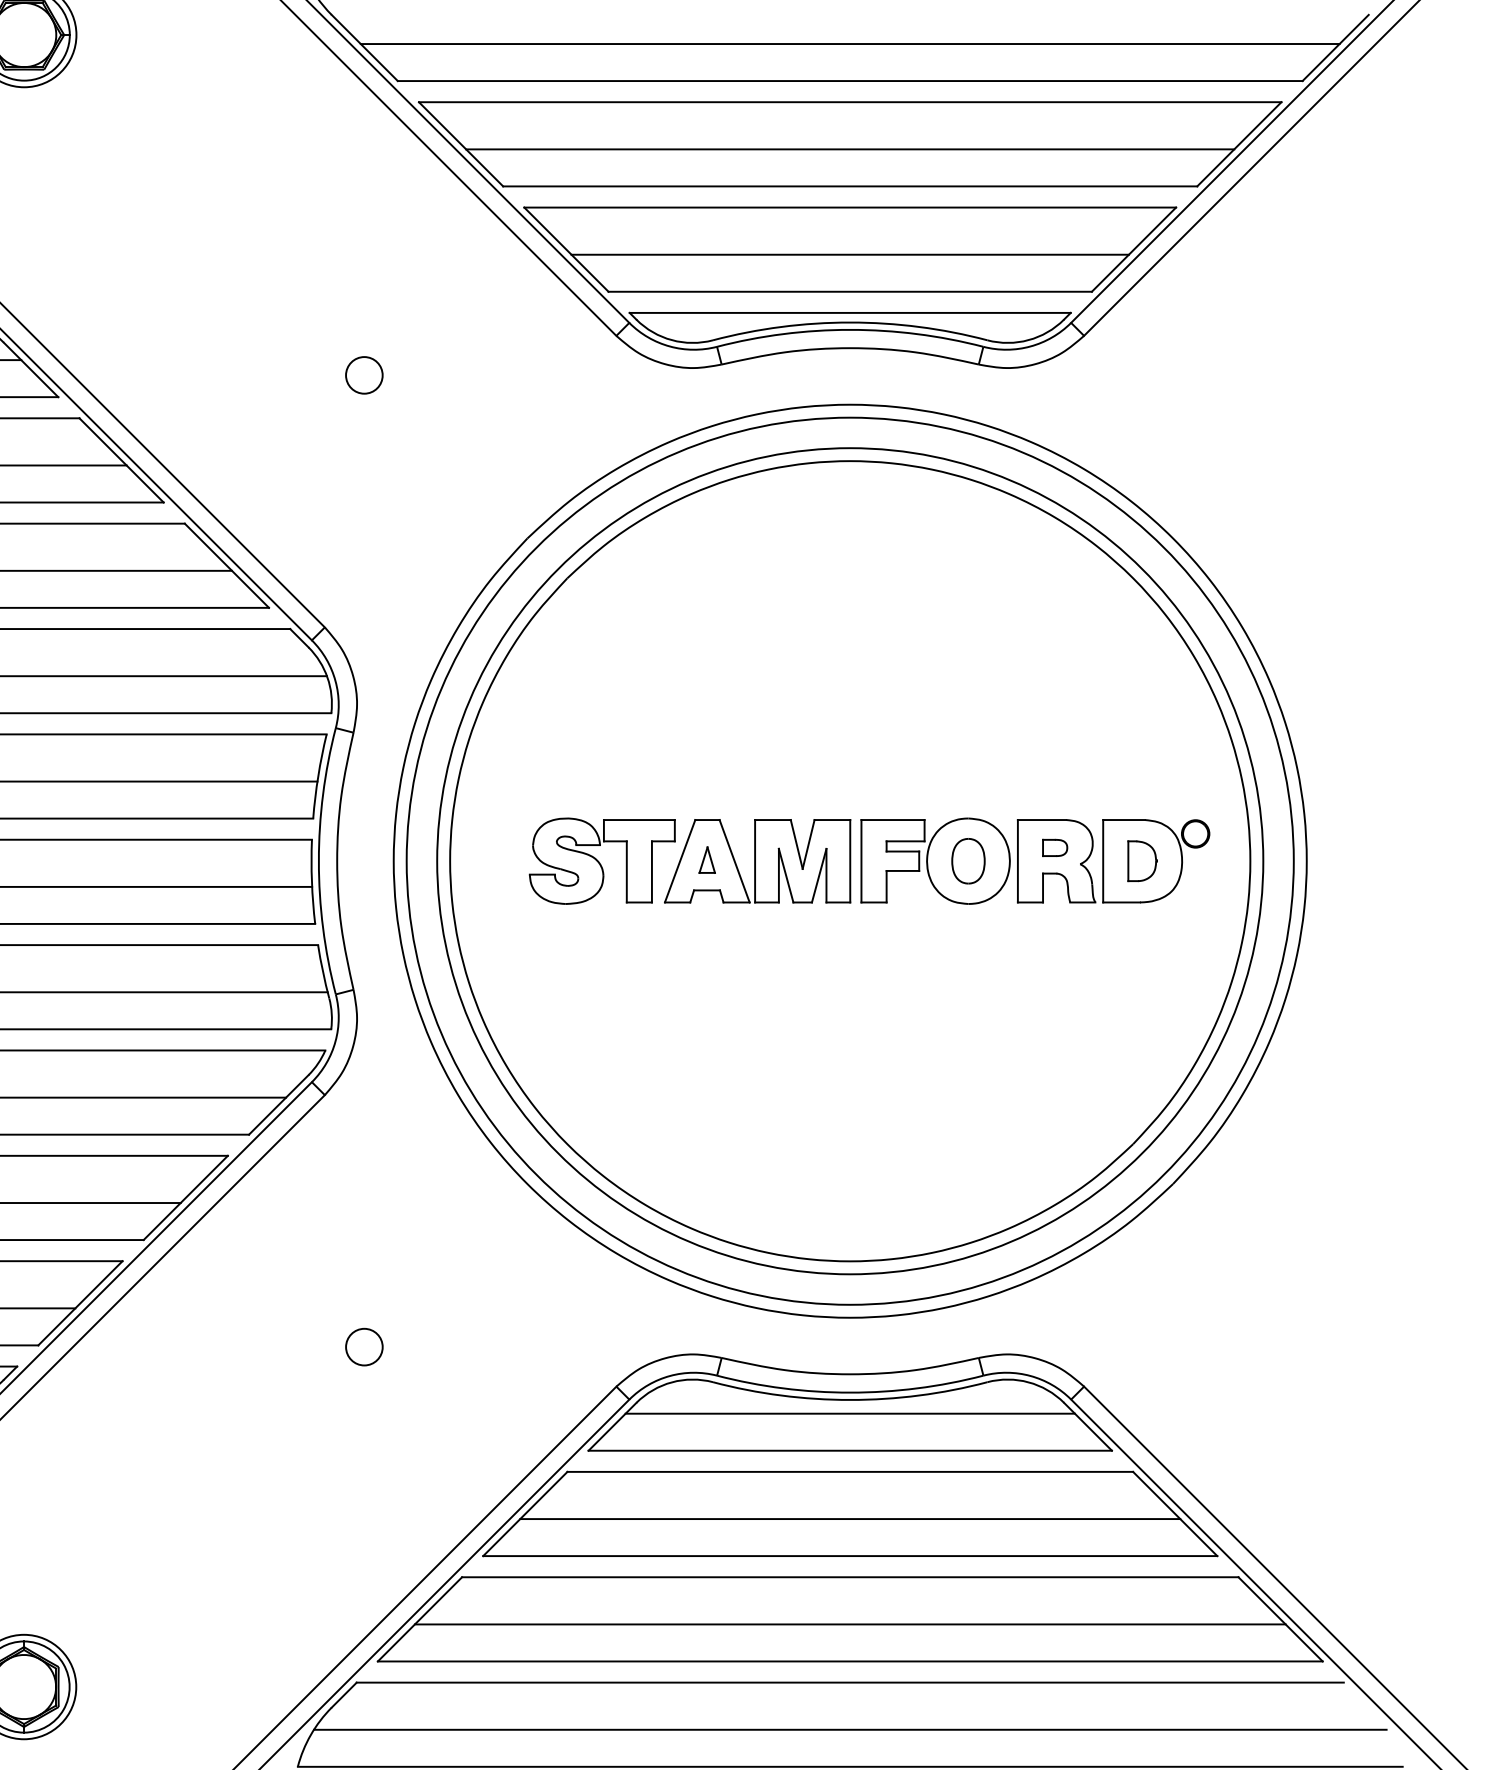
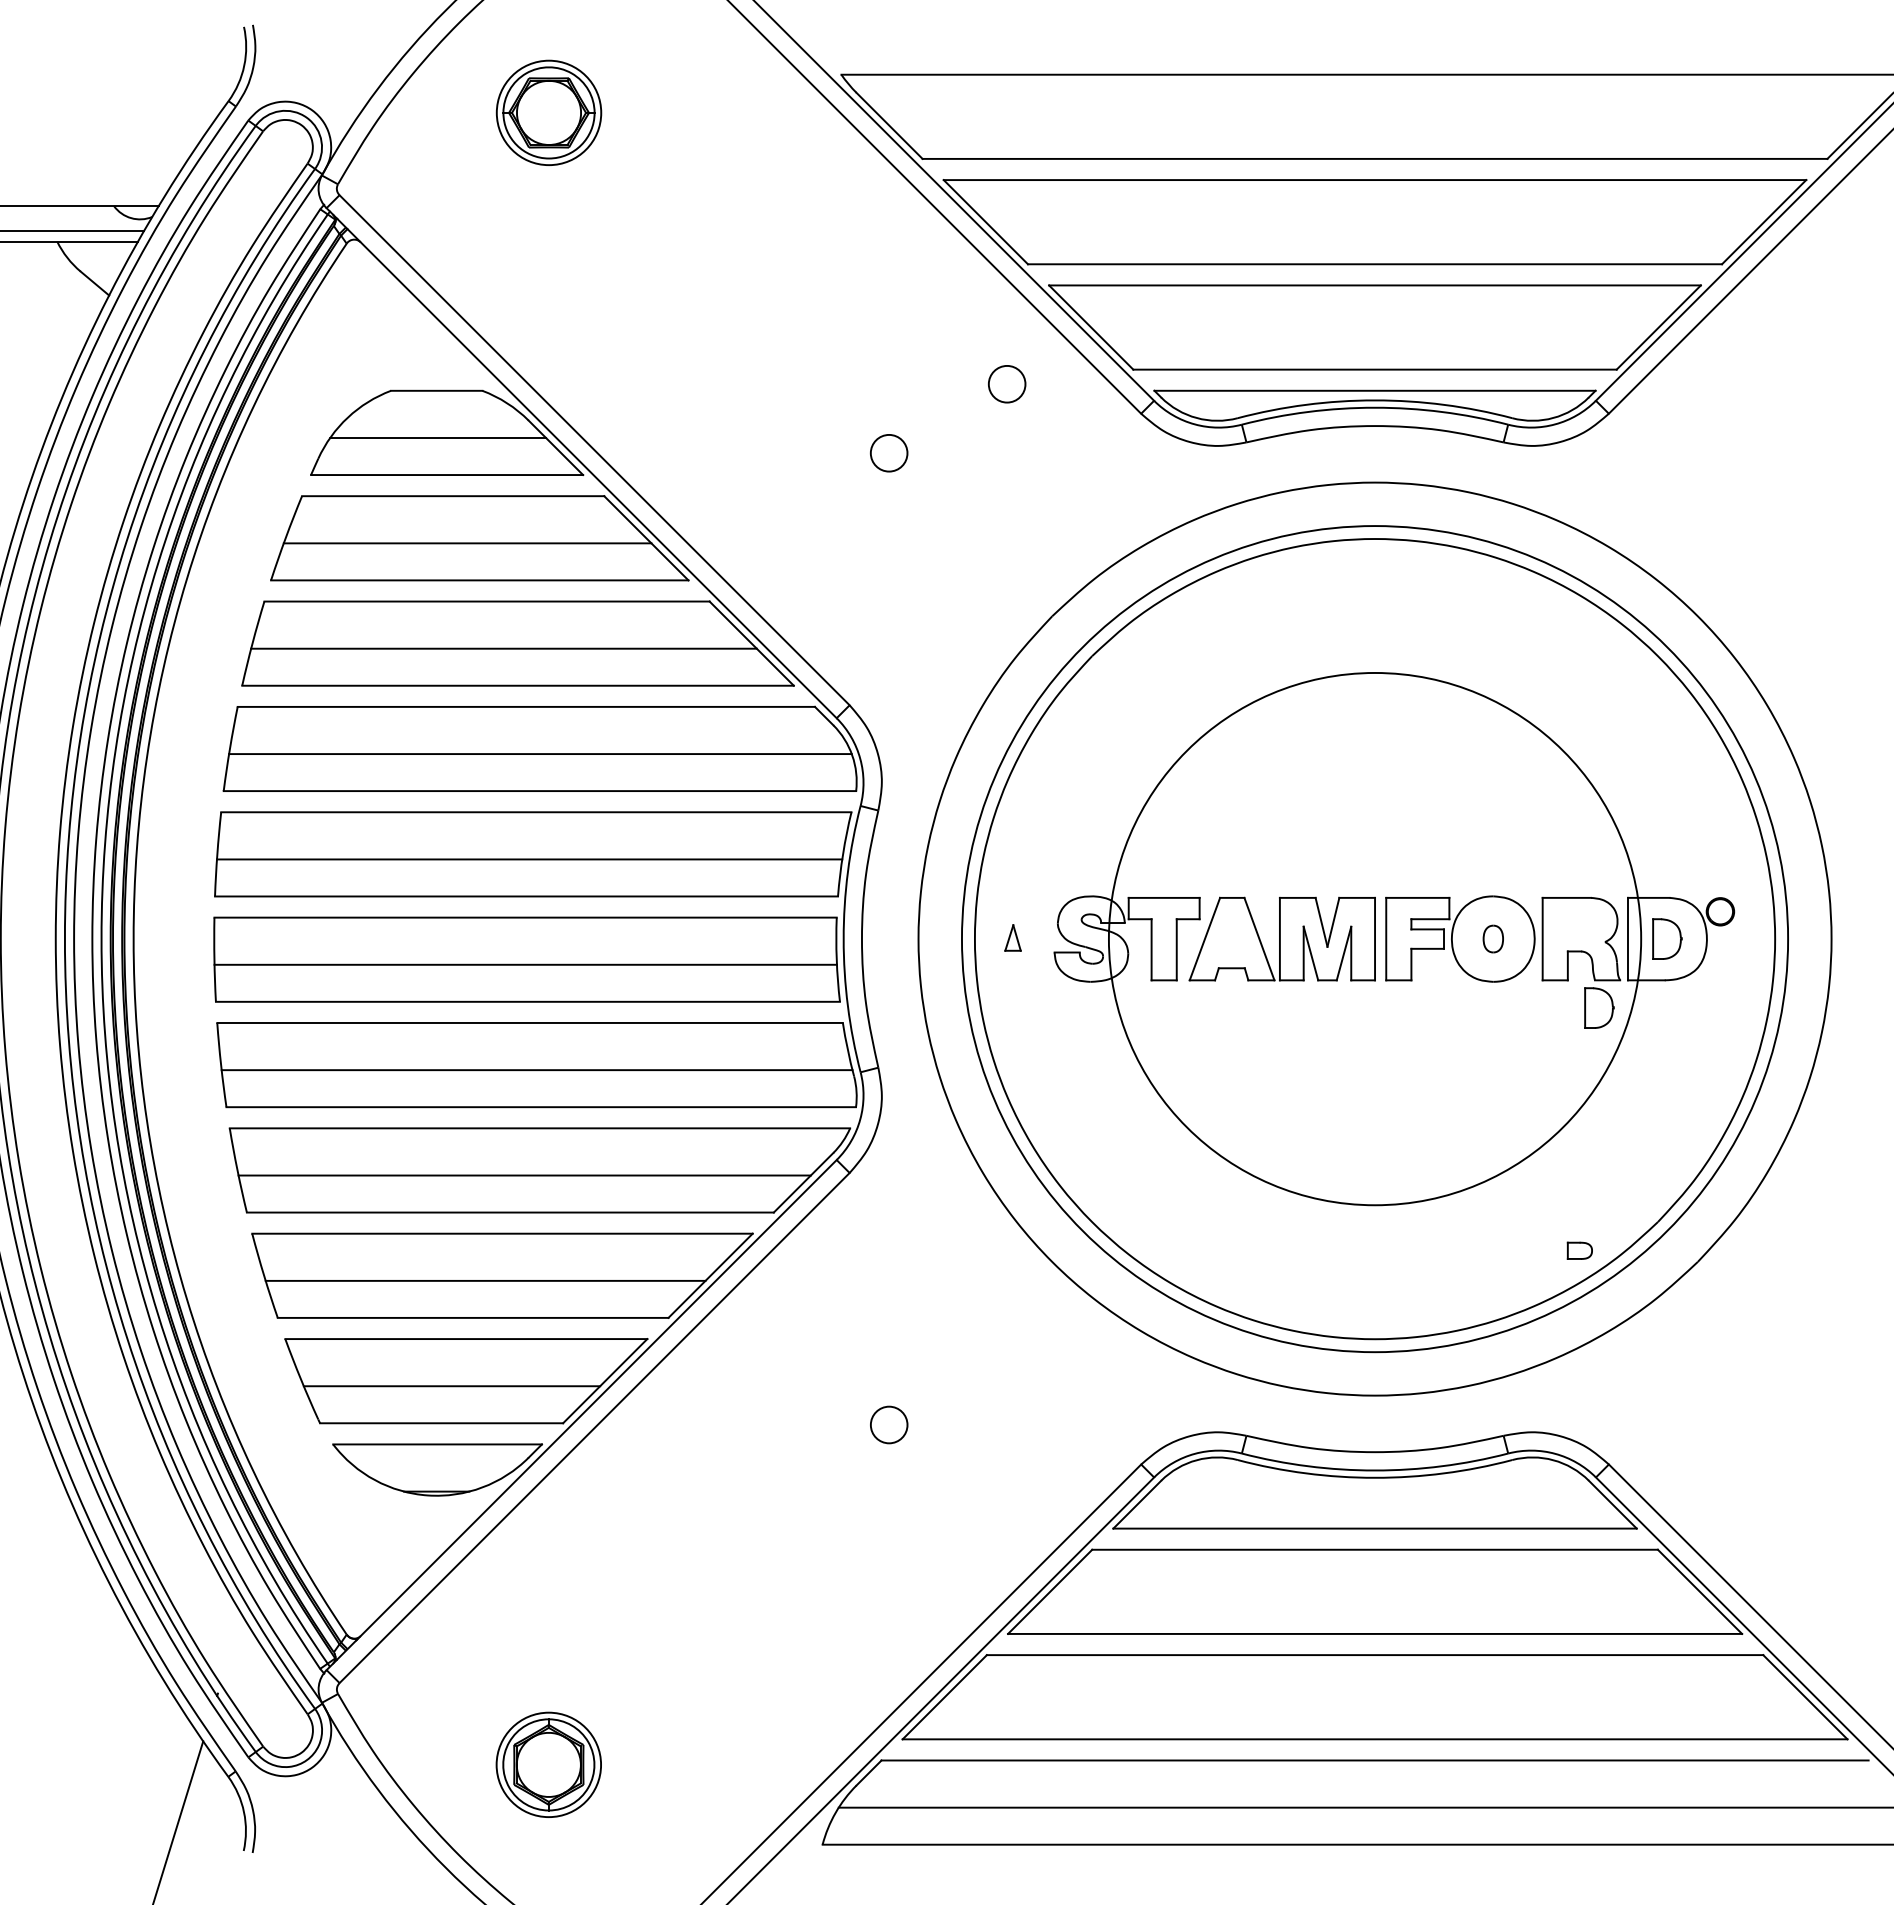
line: (849, 43) -> (1374, 121), removed
line: (849, 149) -> (1374, 227), removed
line: (849, 254) -> (1374, 332), removed
circle: (482, 306) -> (1007, 384), added
part: (1054, 847) -> (1579, 1250), moved
part: (706, 859) -> (1012, 937), moved
circle: (849, 860) -> (1374, 938), size x0.6
part: (968, 860) -> (1493, 938), size x0.6
part: (1074, 929) -> (1599, 1007), added
line: (849, 1413) -> (1374, 1491), removed
line: (850, 1518) -> (1375, 1596), removed
line: (849, 1624) -> (1374, 1702), removed

